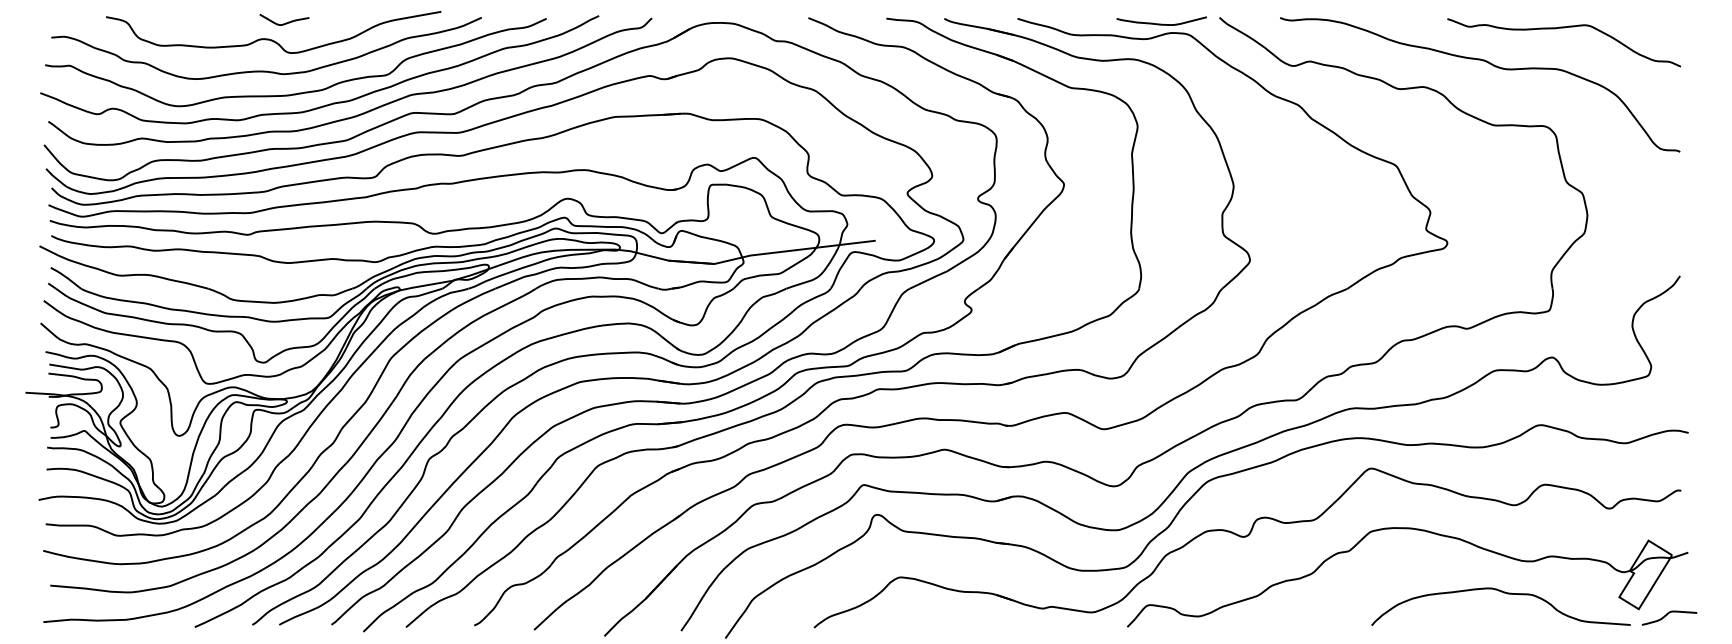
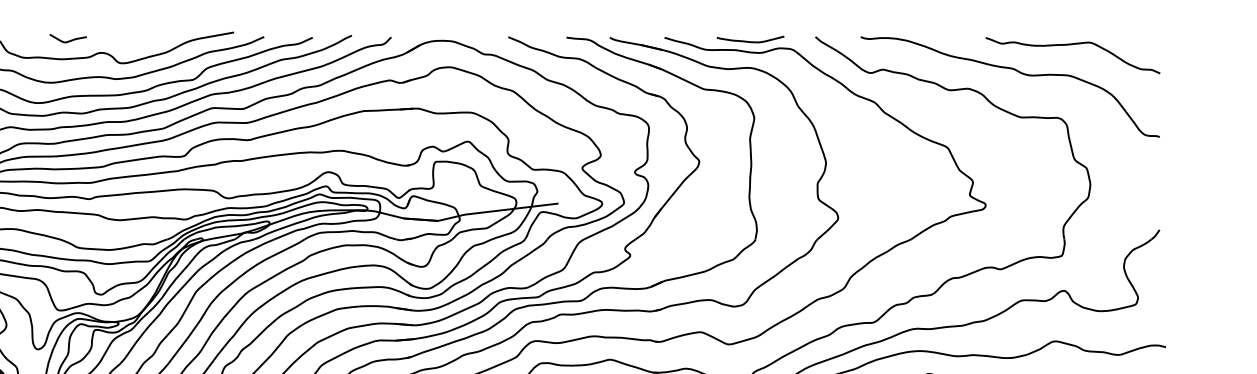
curve: (285, 22) -> (69, 40), moved
curve: (1161, 23) -> (750, 41), moved

